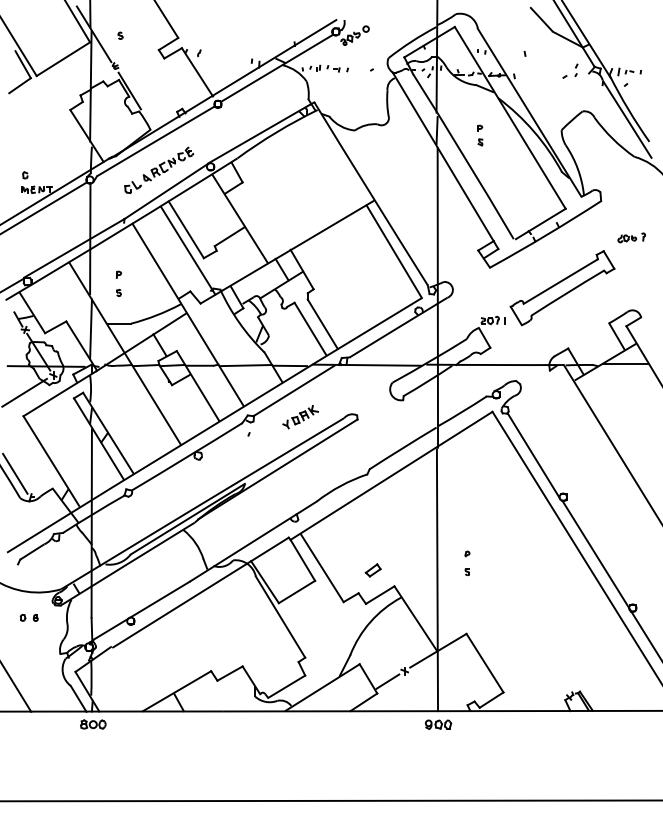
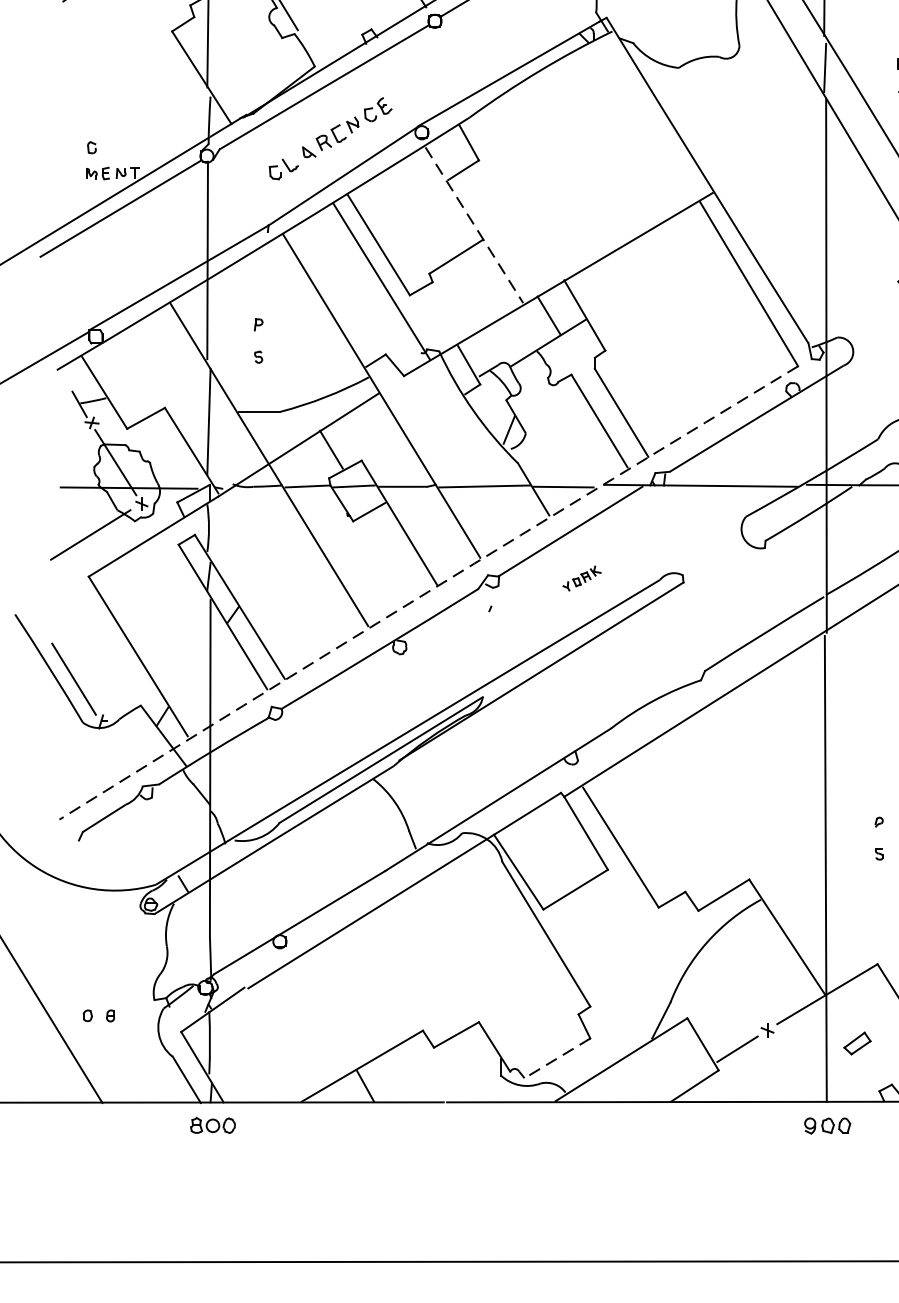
line: (240, 218) -> (475, 224), solid -> dashed
part: (300, 417) -> (581, 578), size x0.6
arc: (214, 424) -> (428, 591), solid -> dashed
part: (372, 570) -> (856, 1043), moved
part: (28, 617) -> (97, 1015), moved
line: (286, 686) -> (556, 1057), solid -> dashed

